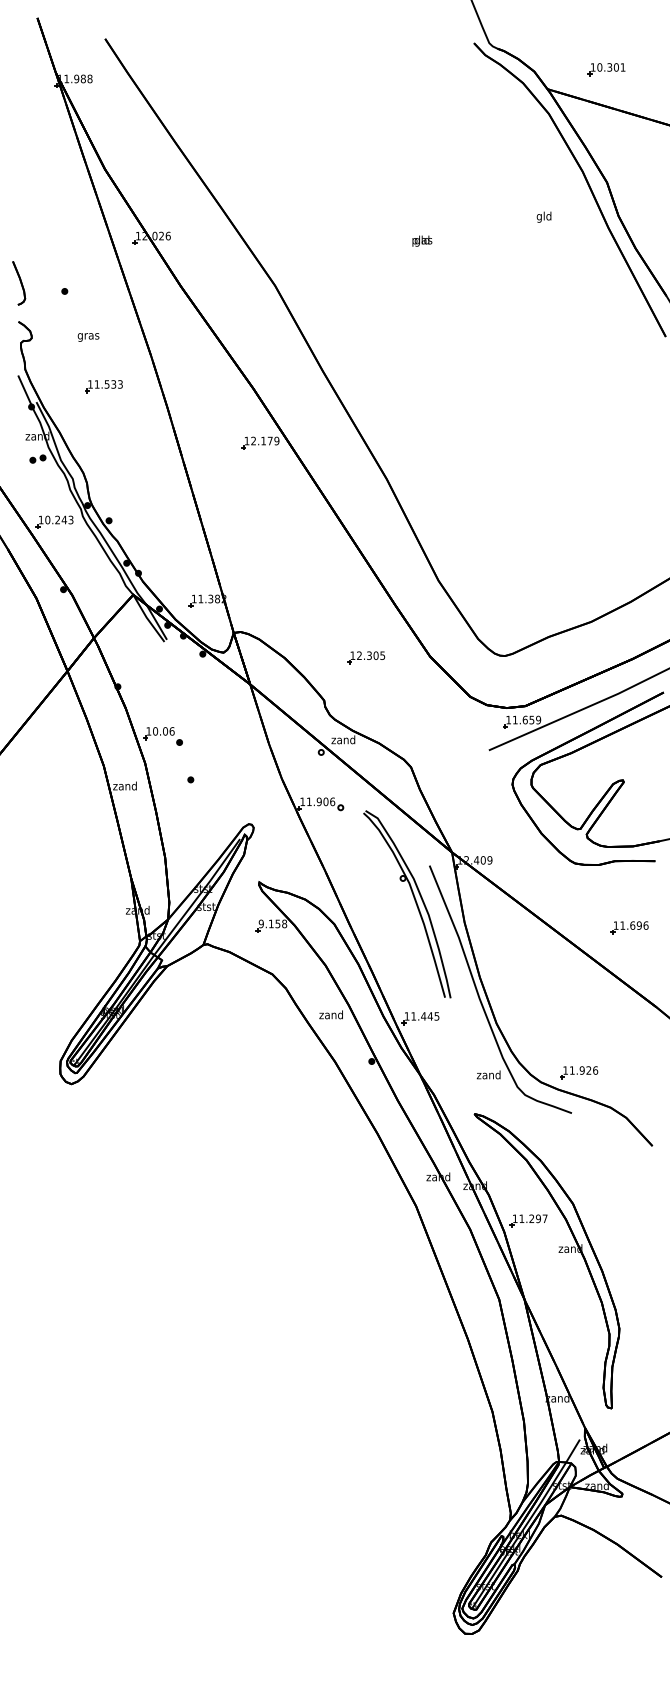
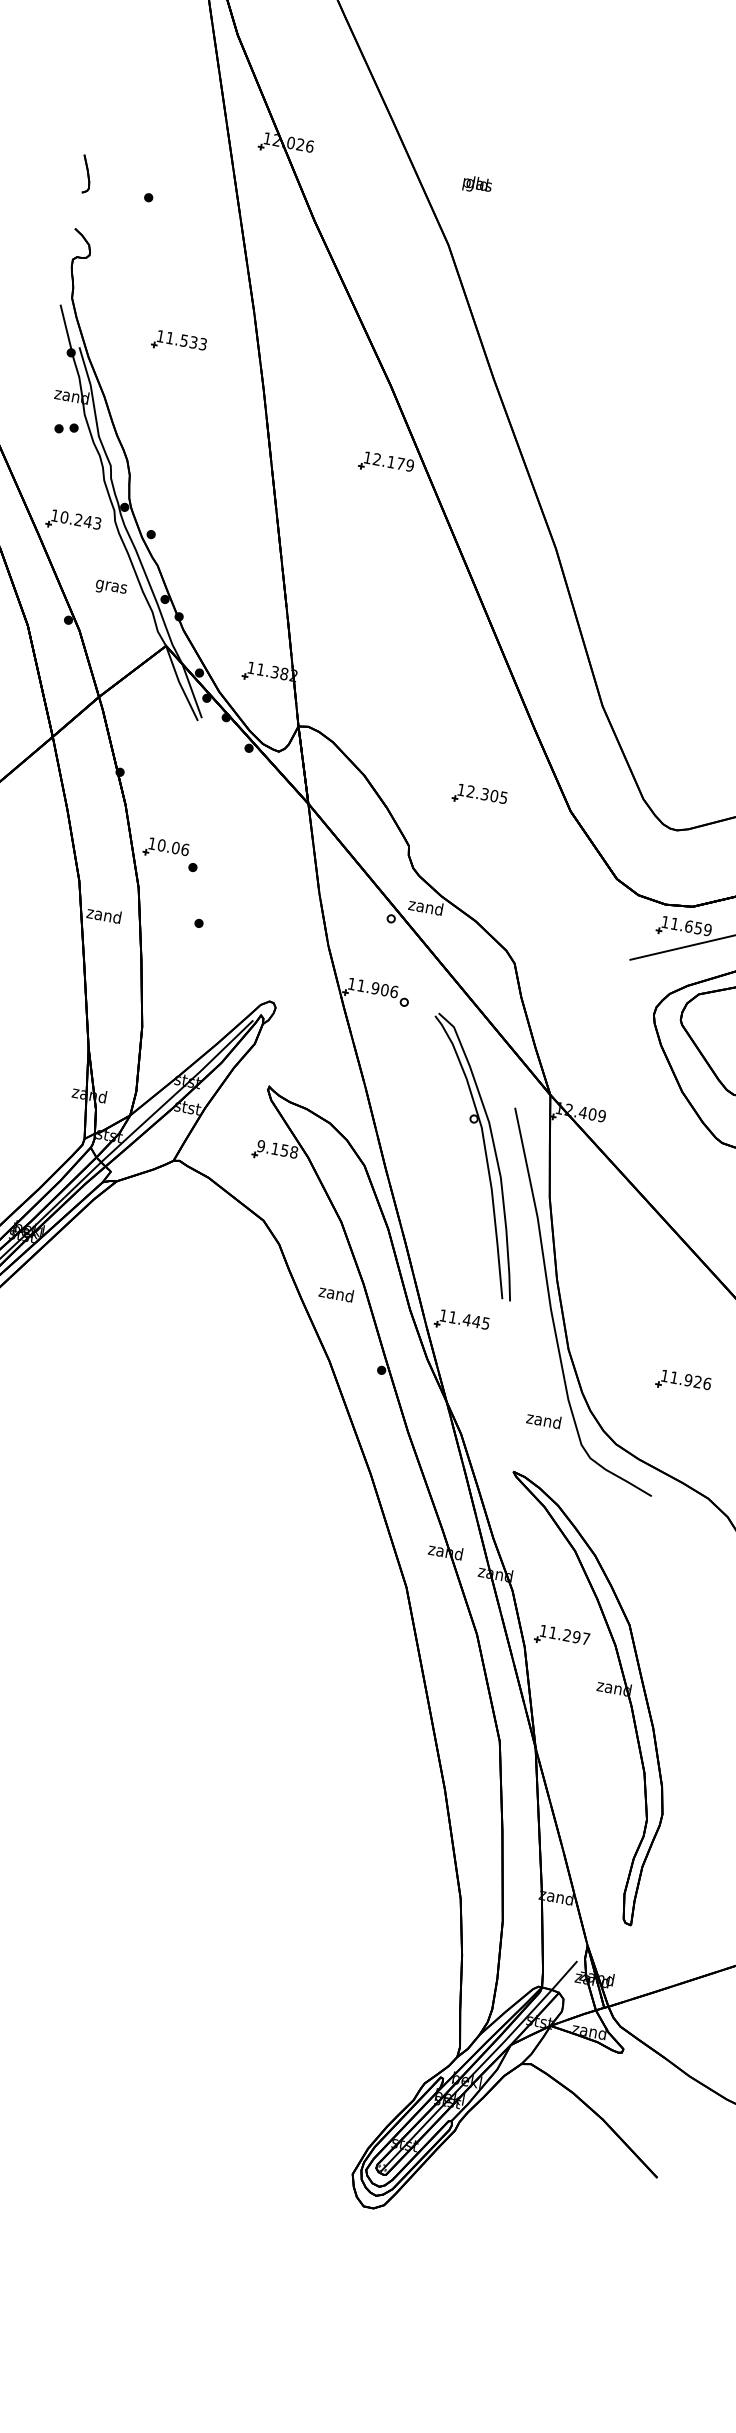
text: (422, 240) -> (477, 184), moved
part: (19, 283) -> (86, 174), size x0.6
text: (88, 337) -> (111, 588), moved
part: (579, 1072) -> (684, 1382), moved

